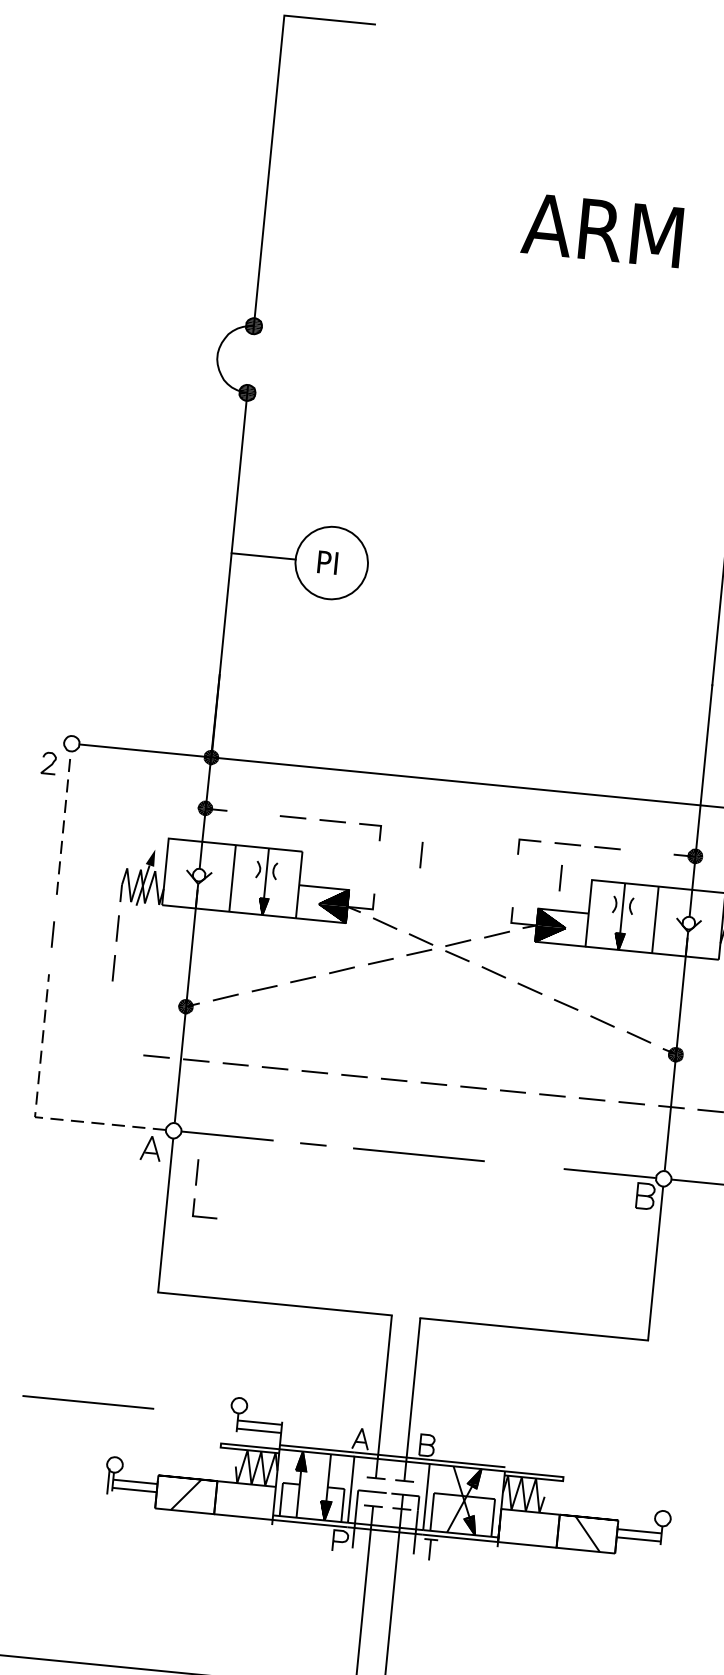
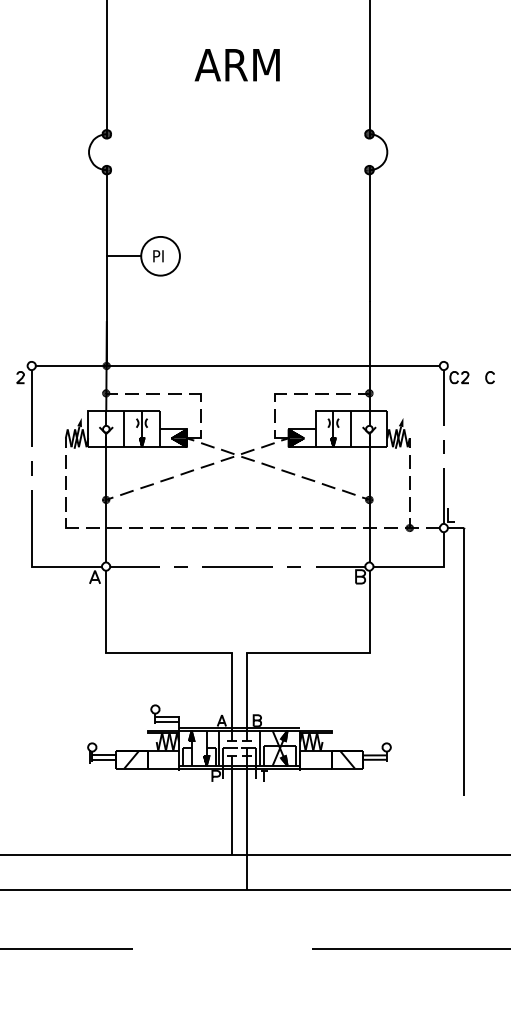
text: (600, 230) -> (236, 65), moved
line: (252, 813) -> (131, 393), added
line: (63, 822) -> (31, 408), dashed -> solid
line: (647, 851) -> (343, 393), added
line: (421, 854) -> (200, 415), moved
line: (560, 877) -> (274, 415), moved
line: (35, 1111) -> (31, 563), dashed -> solid
line: (522, 1164) -> (293, 566), added
part: (206, 1188) -> (71, 512), moved
line: (87, 1402) -> (74, 715), removed

